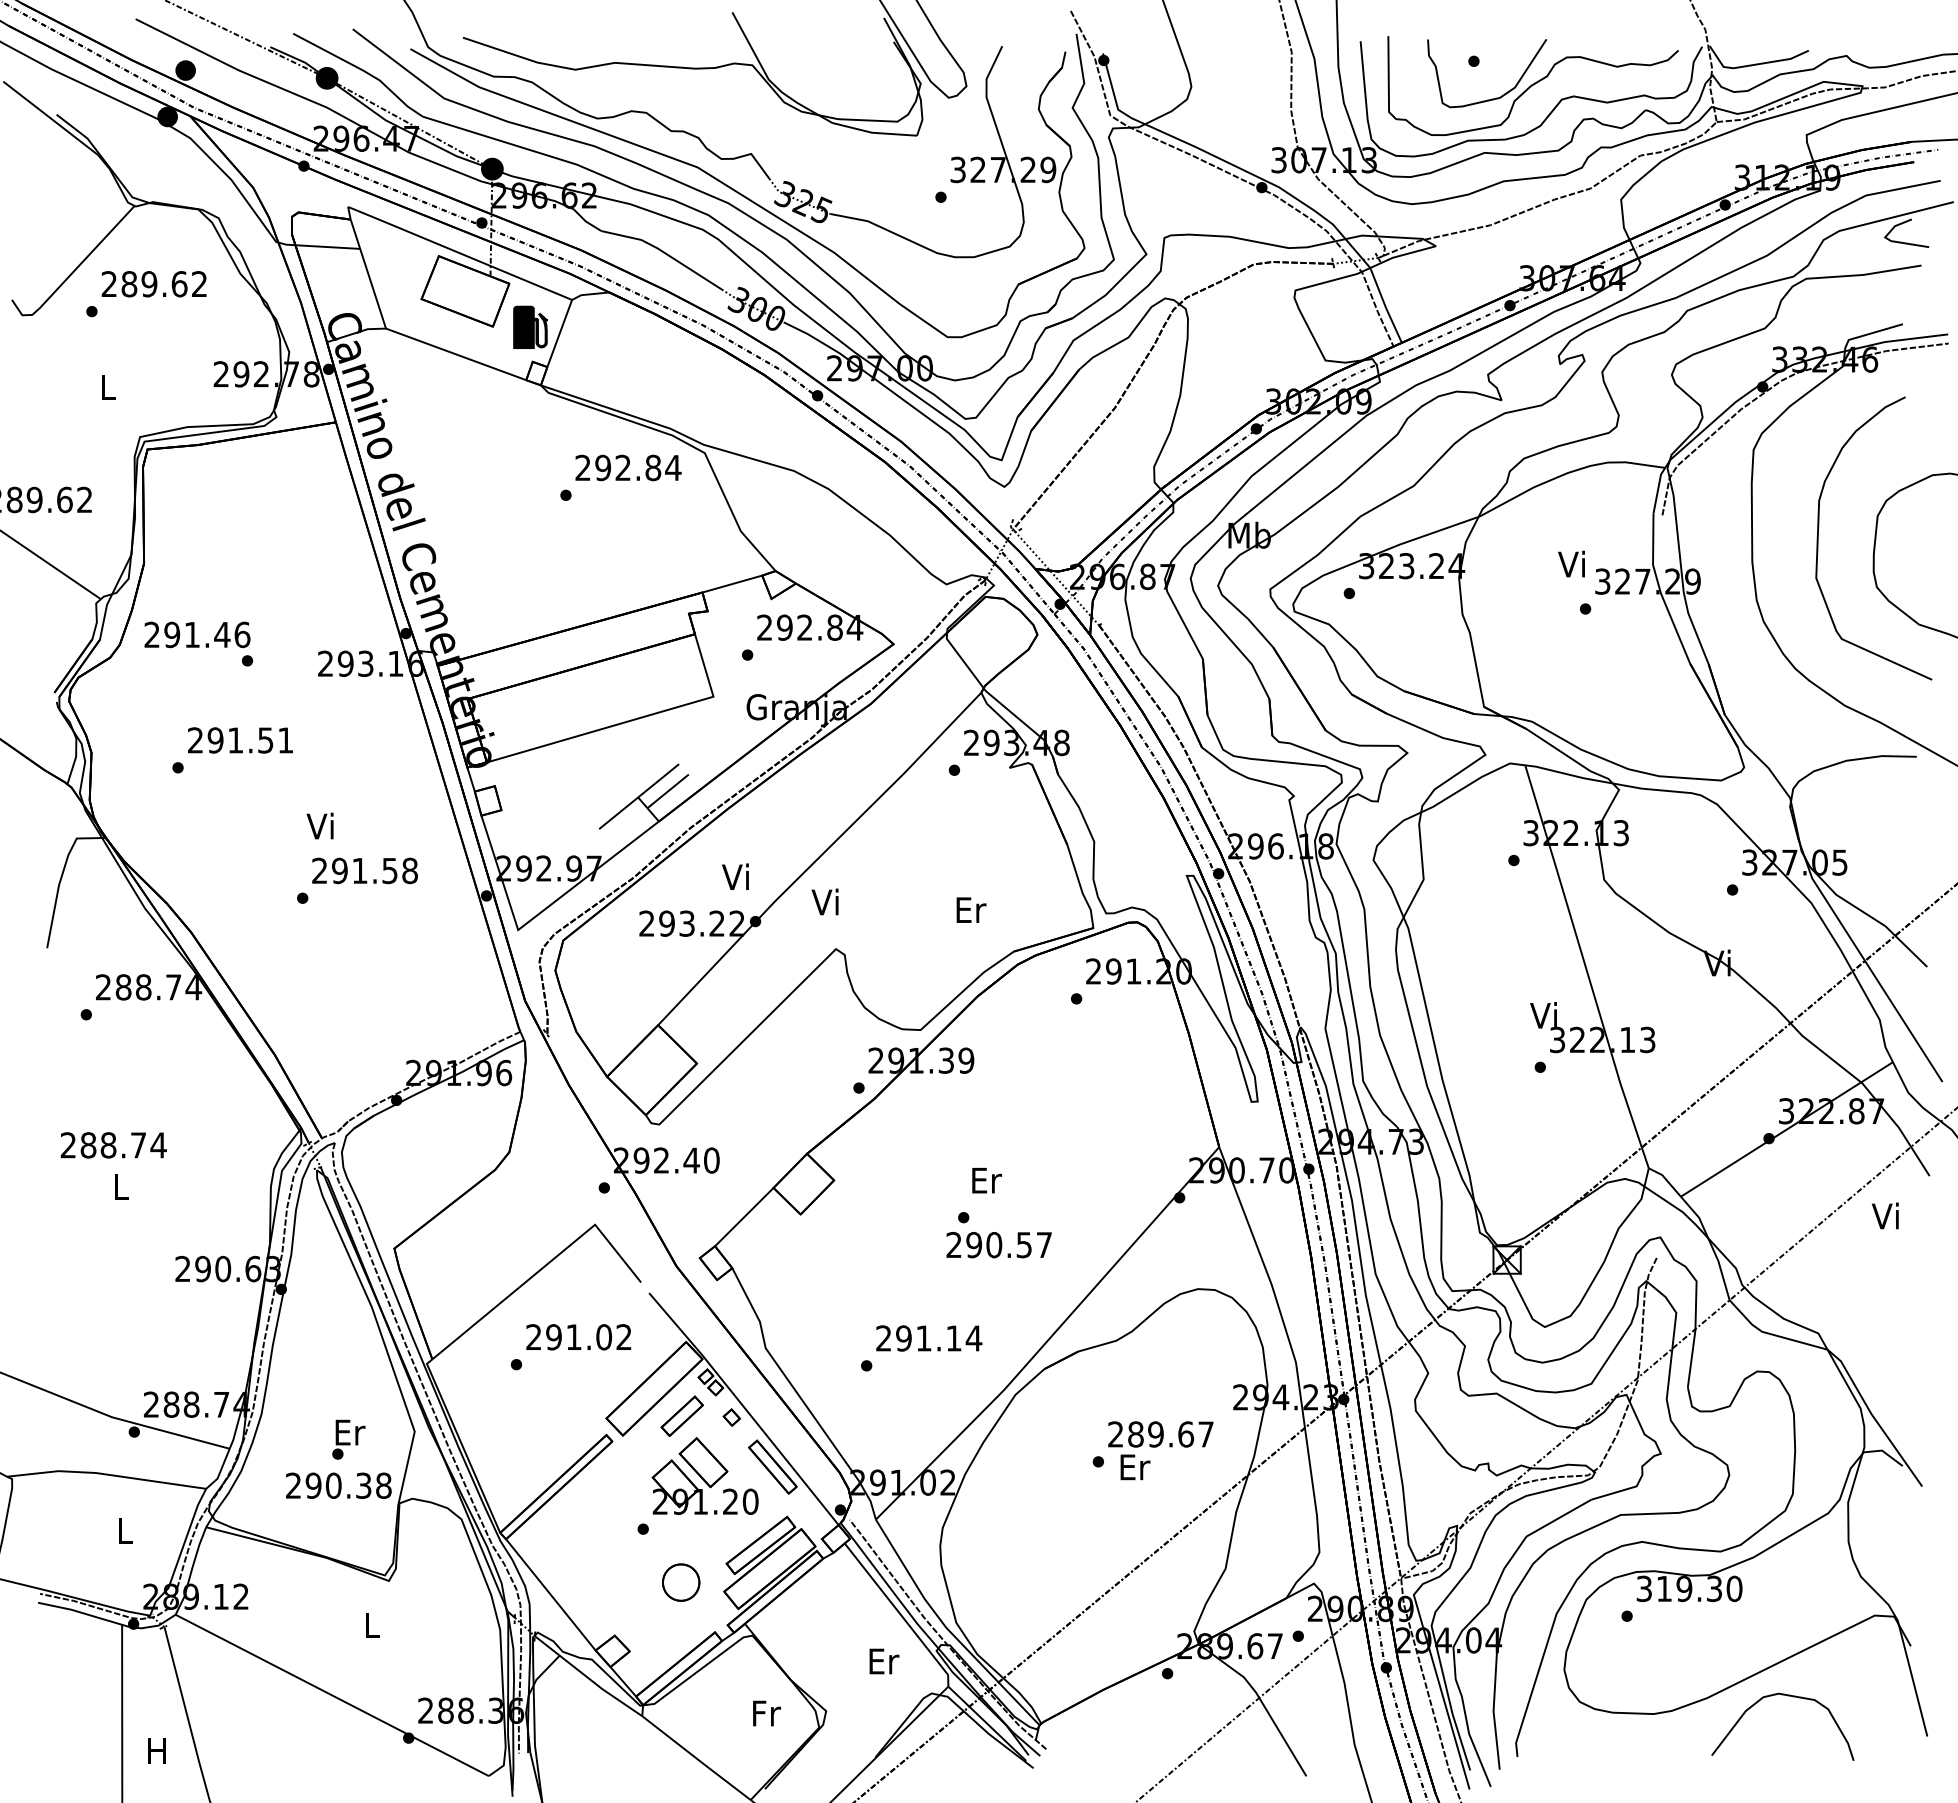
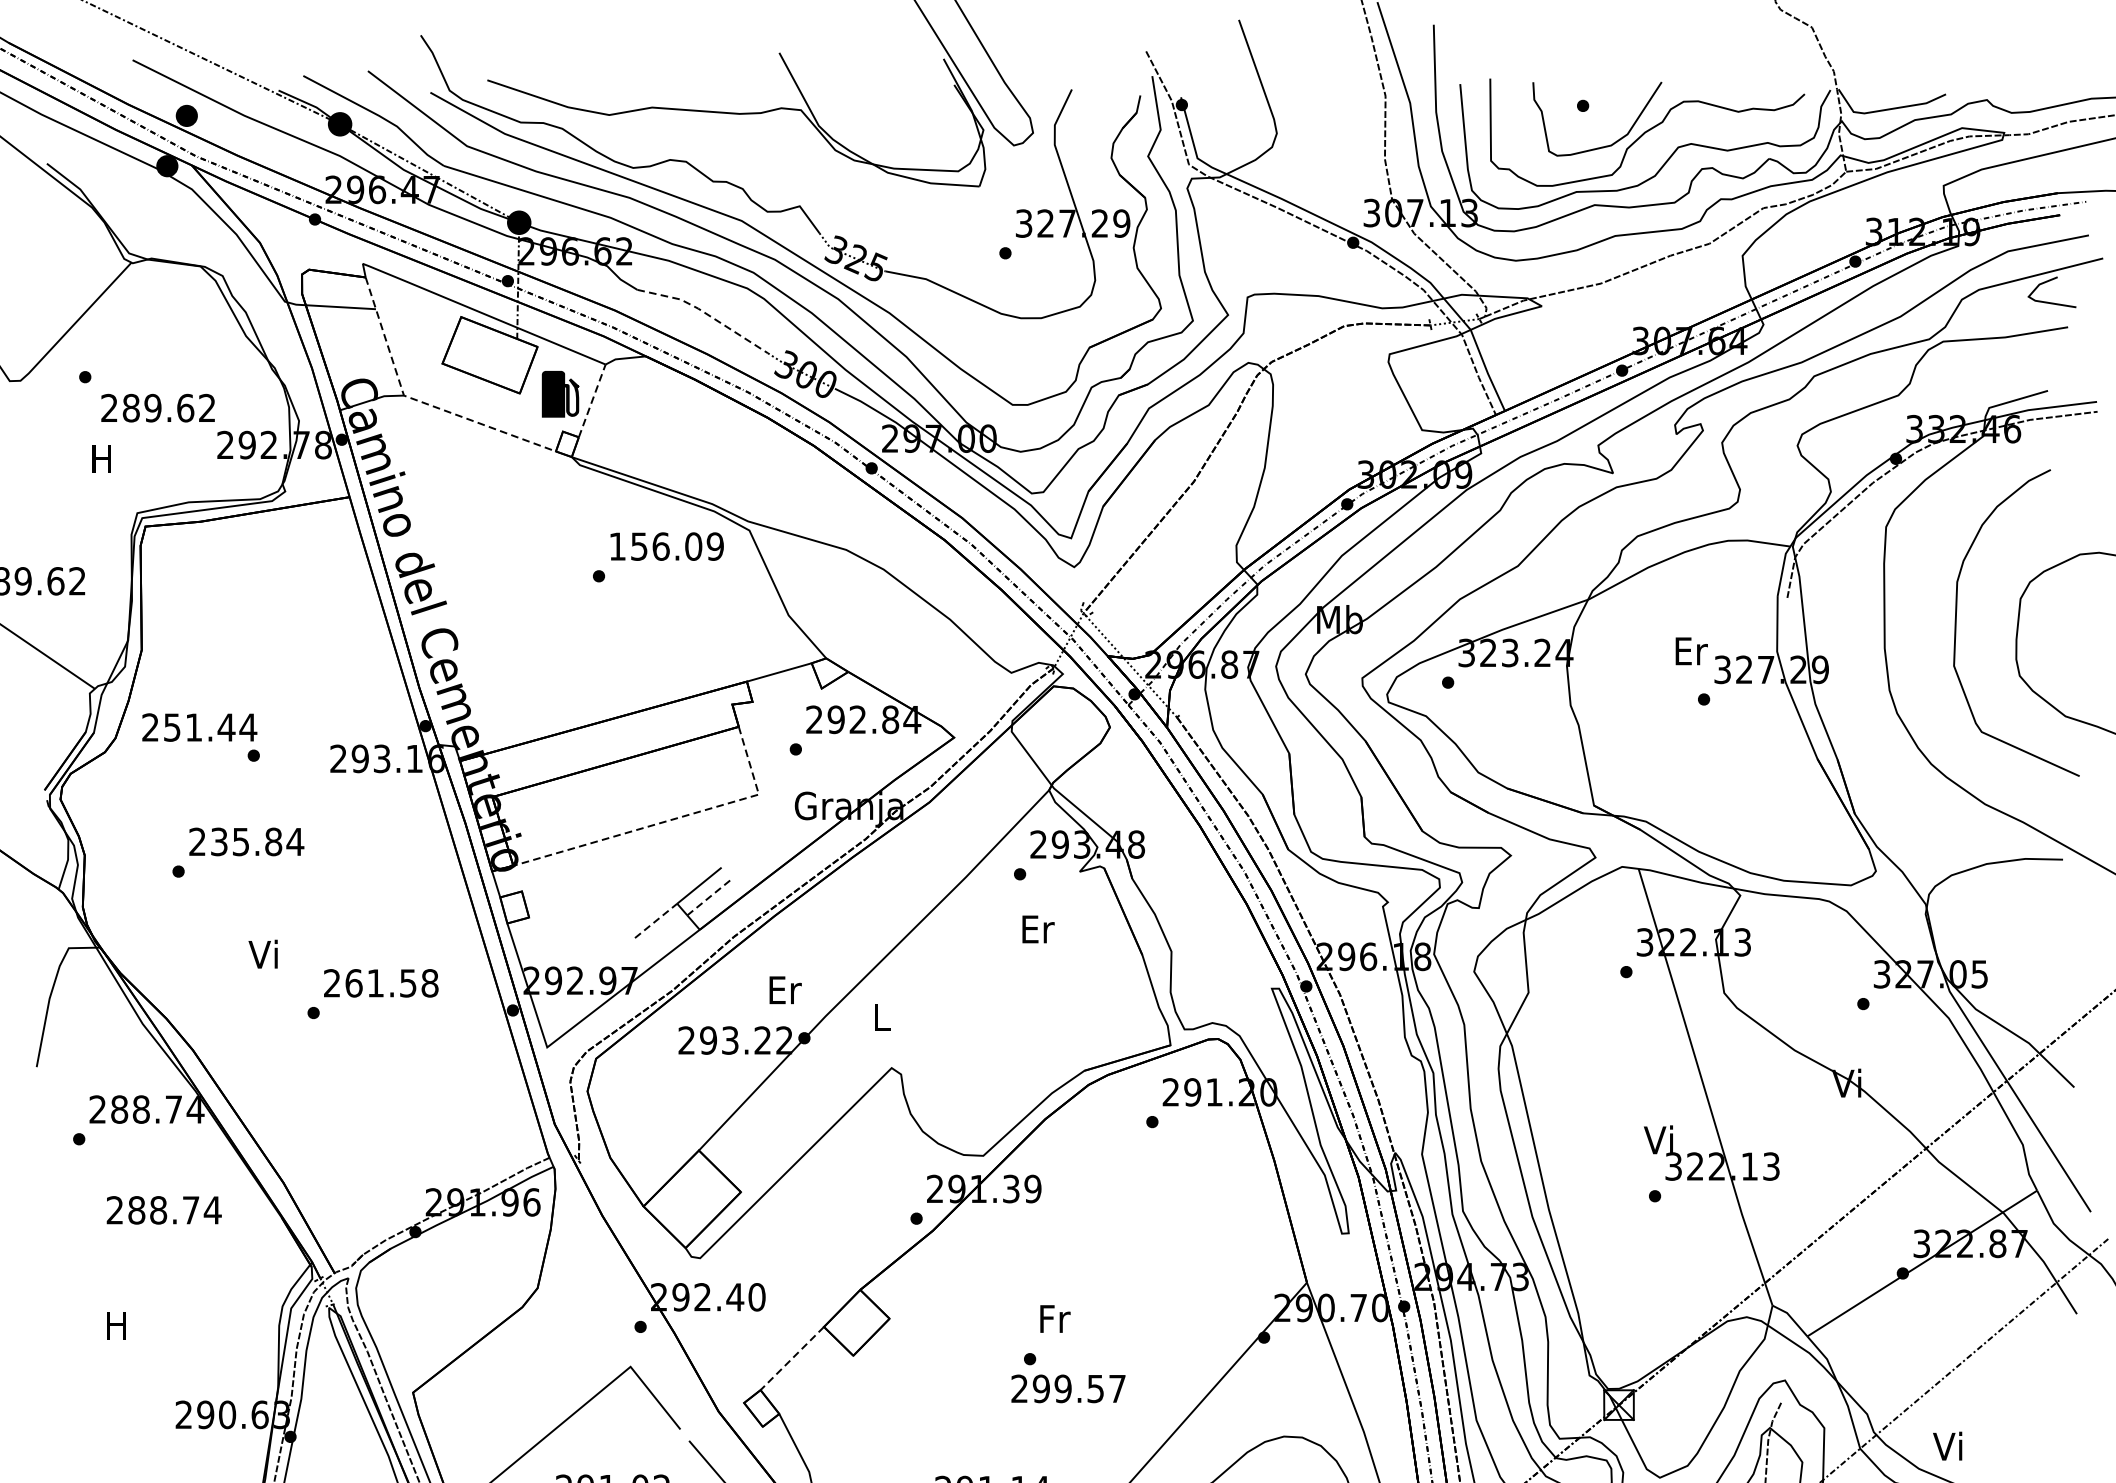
line: (664, 252) -> (705, 313), solid -> dashed
text: (153, 284) -> (157, 408), moved
line: (559, 333) -> (591, 400), solid -> dashed
line: (401, 334) -> (420, 401), solid -> dashed
text: (106, 387) -> (101, 459), L -> H
text: (628, 467) -> (666, 546), 292.84 -> 156.09
text: (1573, 563) -> (1690, 650), Vi -> Er
text: (207, 634) -> (210, 727), 291.46 -> 251.44
line: (631, 720) -> (670, 820), solid -> dashed
text: (250, 740) -> (257, 842), 291.51 -> 235.84
line: (668, 791) -> (710, 897), solid -> dashed
line: (619, 812) -> (657, 920), solid -> dashed
text: (319, 825) -> (262, 953), moved
text: (339, 870) -> (353, 982), 291.58 -> 261.58
text: (737, 876) -> (784, 989), Vi -> Er
text: (824, 901) -> (879, 1016), Vi -> L
text: (971, 909) -> (1038, 928), moved
text: (113, 1145) -> (163, 1210), moved
text: (986, 1180) -> (1054, 1318), Er -> Fr
text: (120, 1186) -> (116, 1325), L -> H
text: (1885, 1215) -> (1947, 1445), moved
line: (743, 1217) -> (791, 1358), solid -> dashed
text: (994, 1245) -> (1063, 1389), 290.57 -> 299.57

